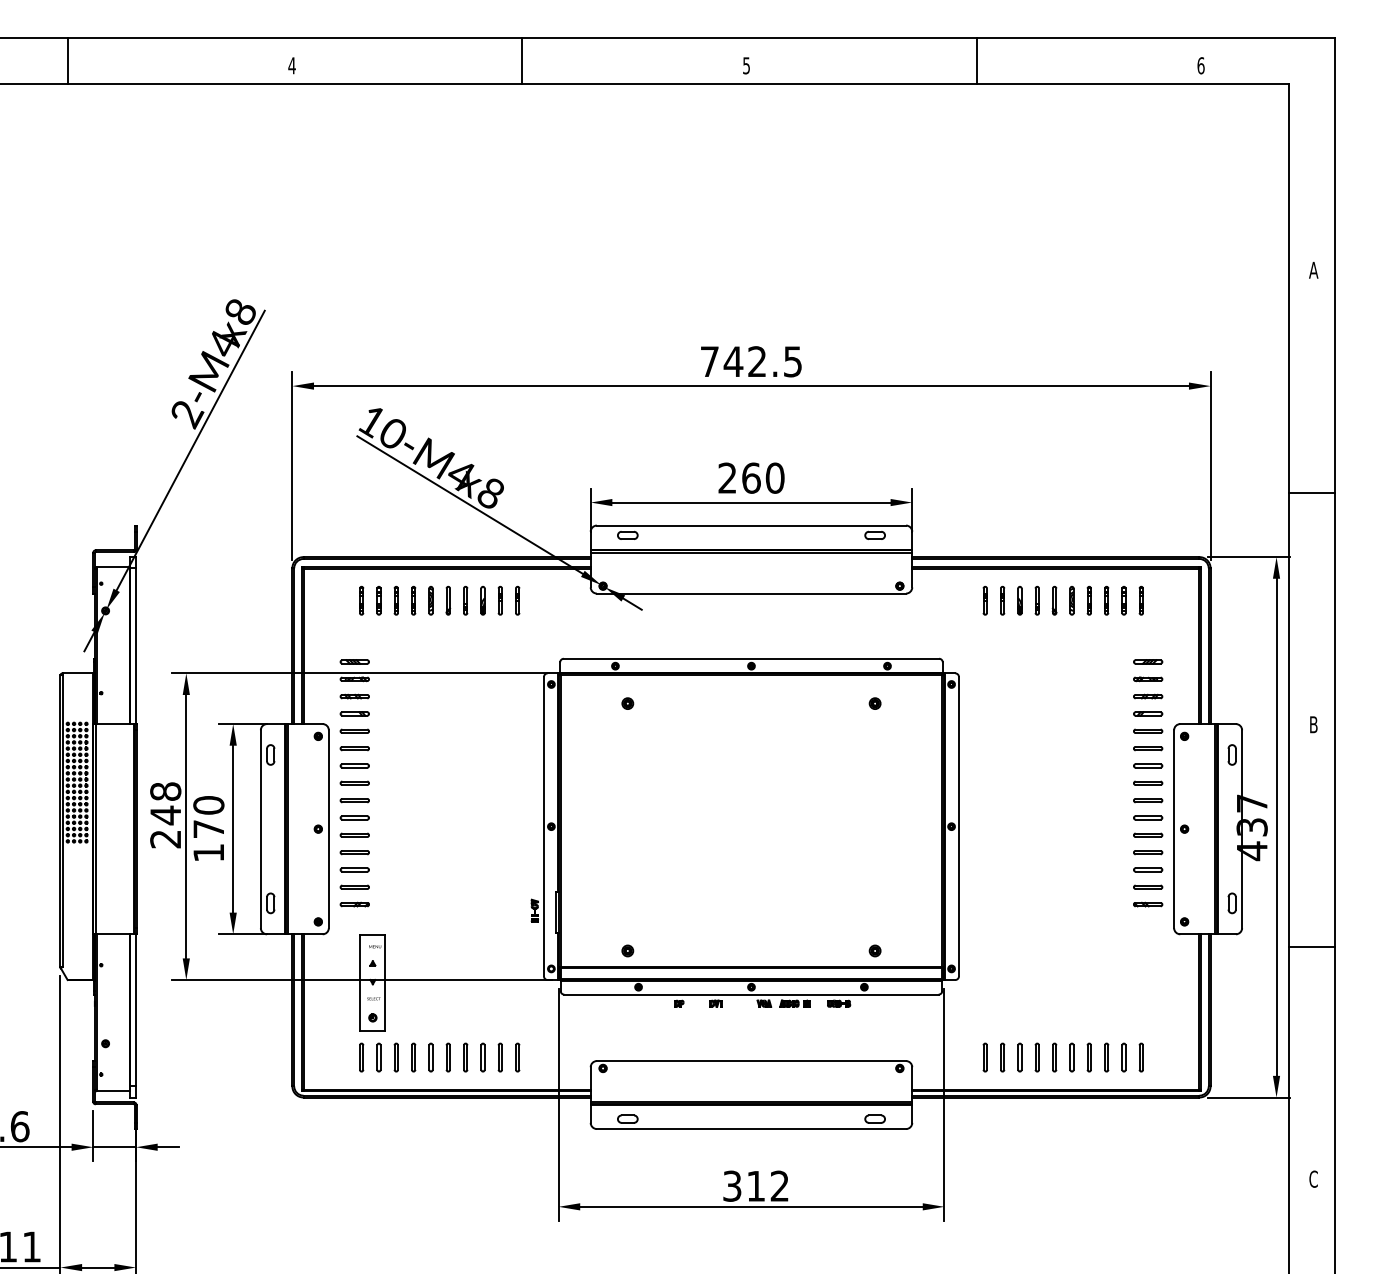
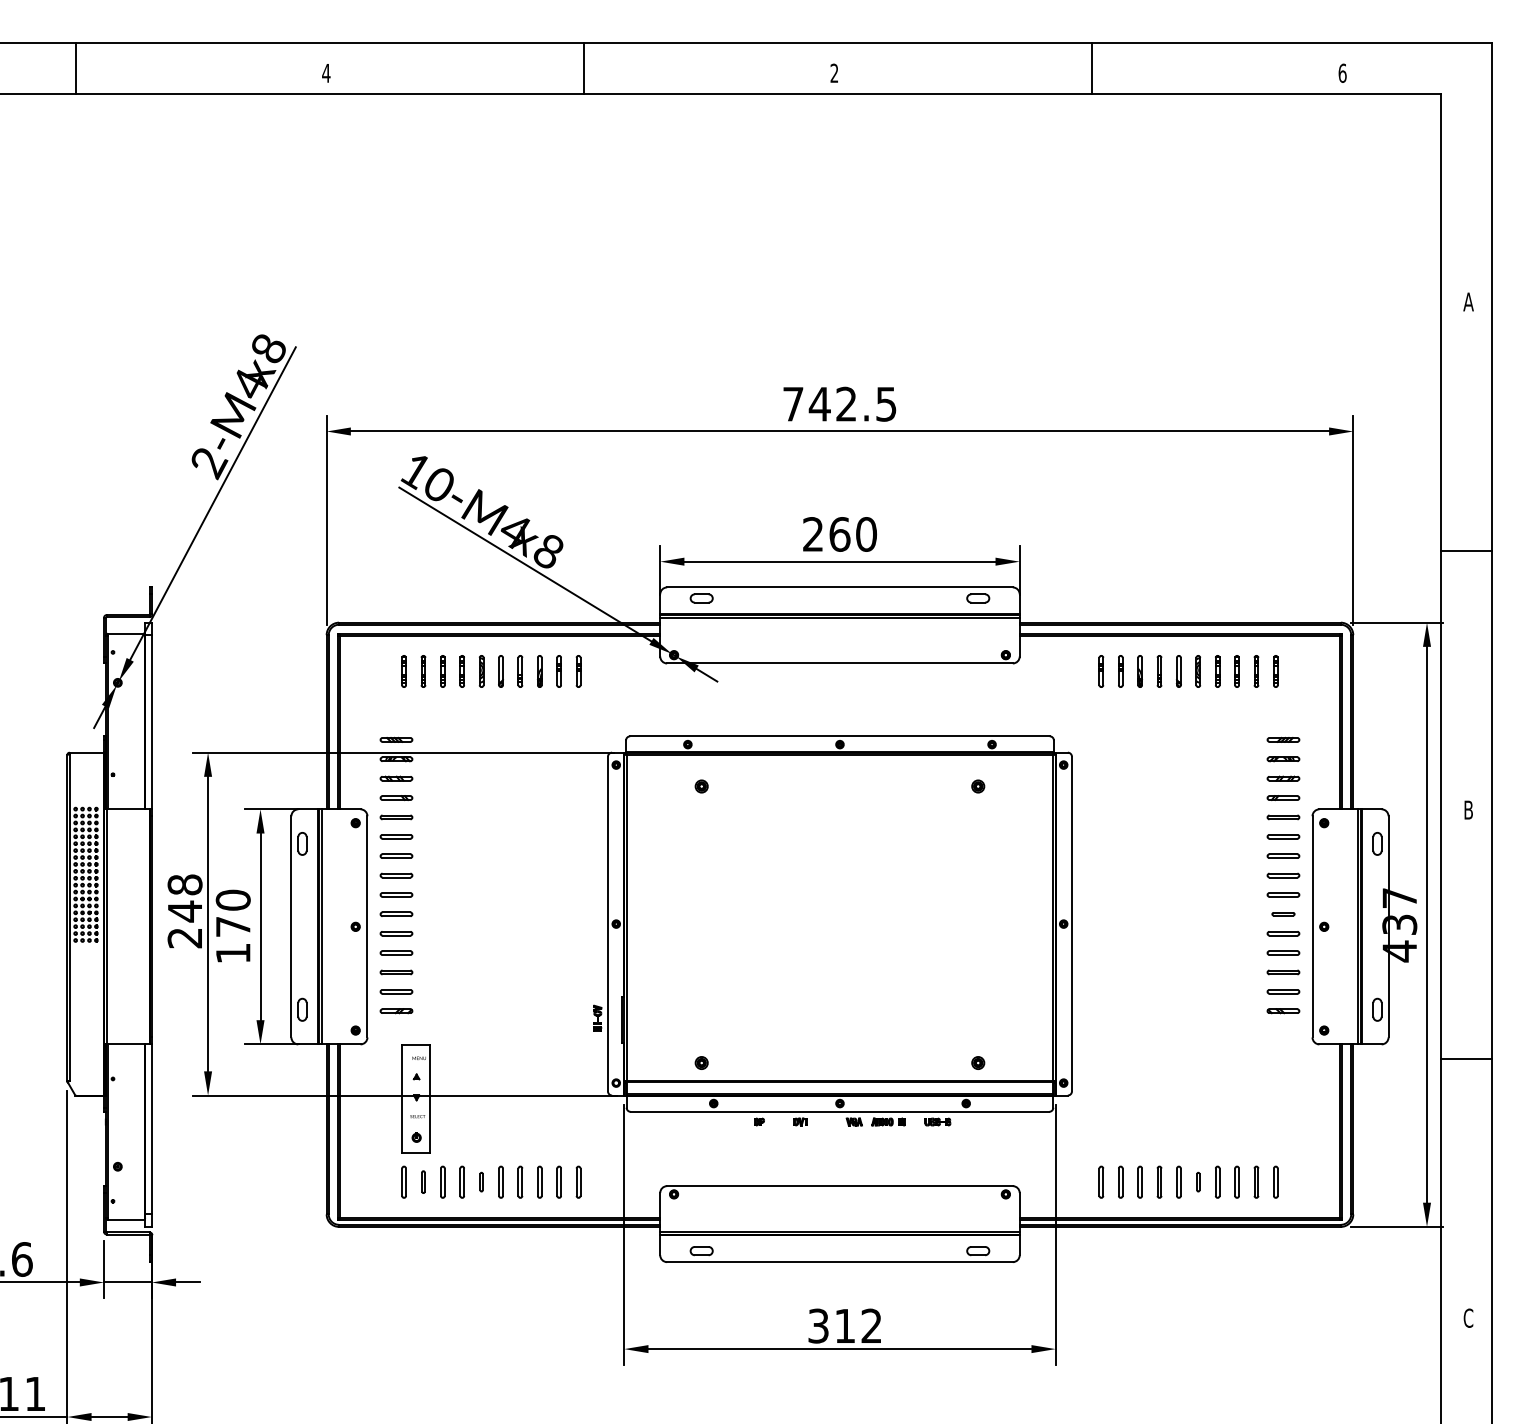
text: (746, 65) -> (834, 73), 5 -> 2
part: (1148, 817) -> (1283, 913), size x0.7
part: (378, 1056) -> (423, 1181), size x0.7
part: (430, 1056) -> (481, 1181), size x0.6
part: (1072, 1056) -> (1198, 1181), size x0.6

